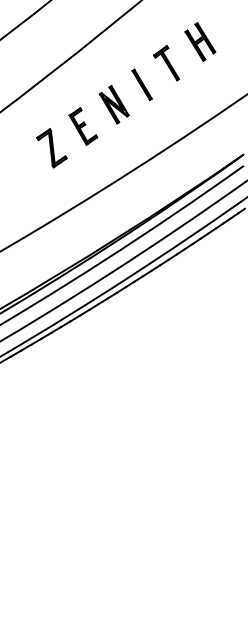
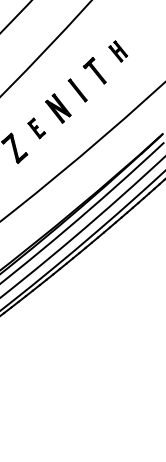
part: (200, 41) -> (118, 51), size x0.7
part: (83, 126) -> (36, 128), size x0.7

